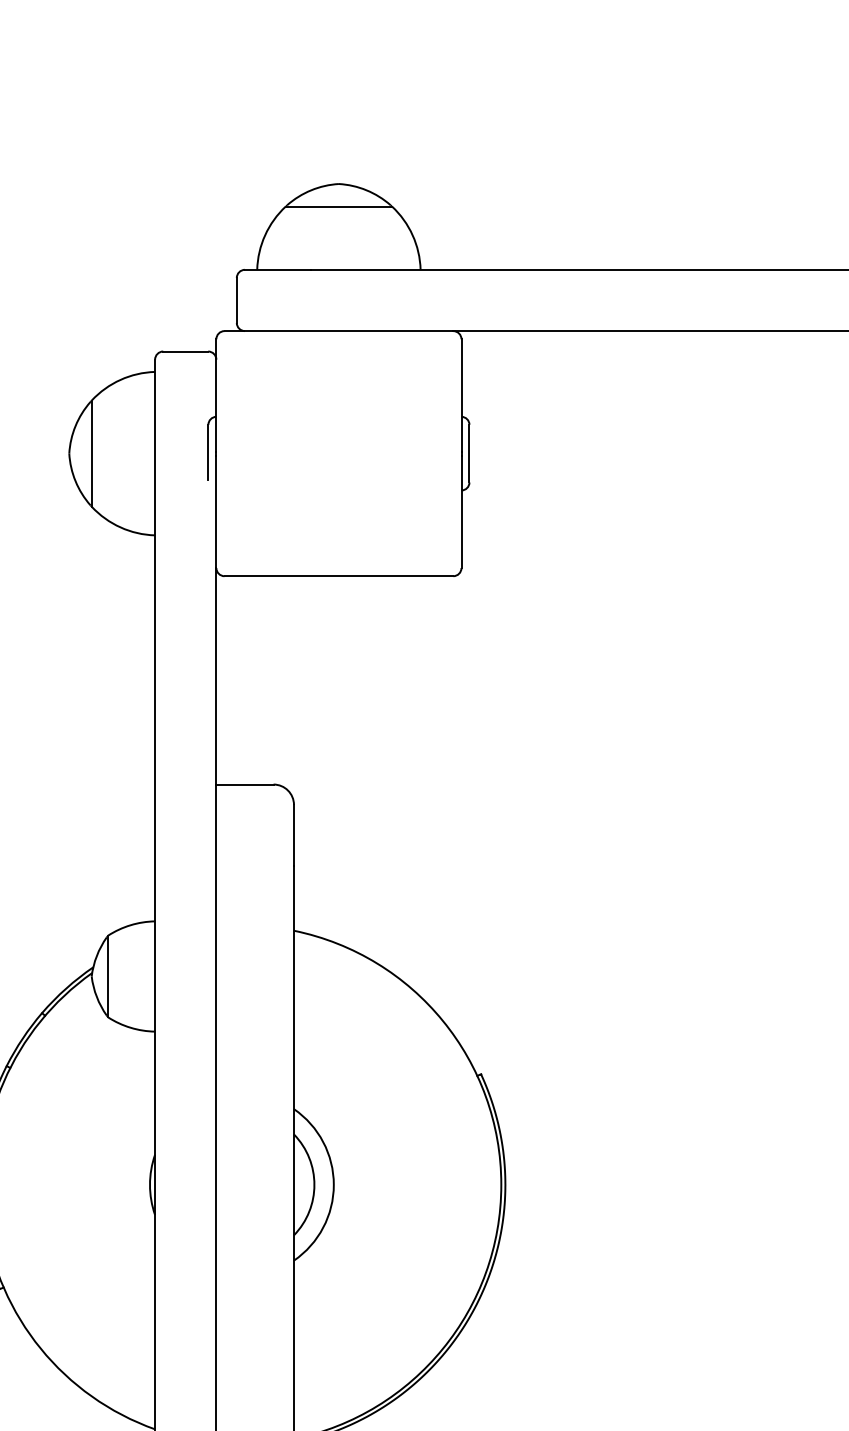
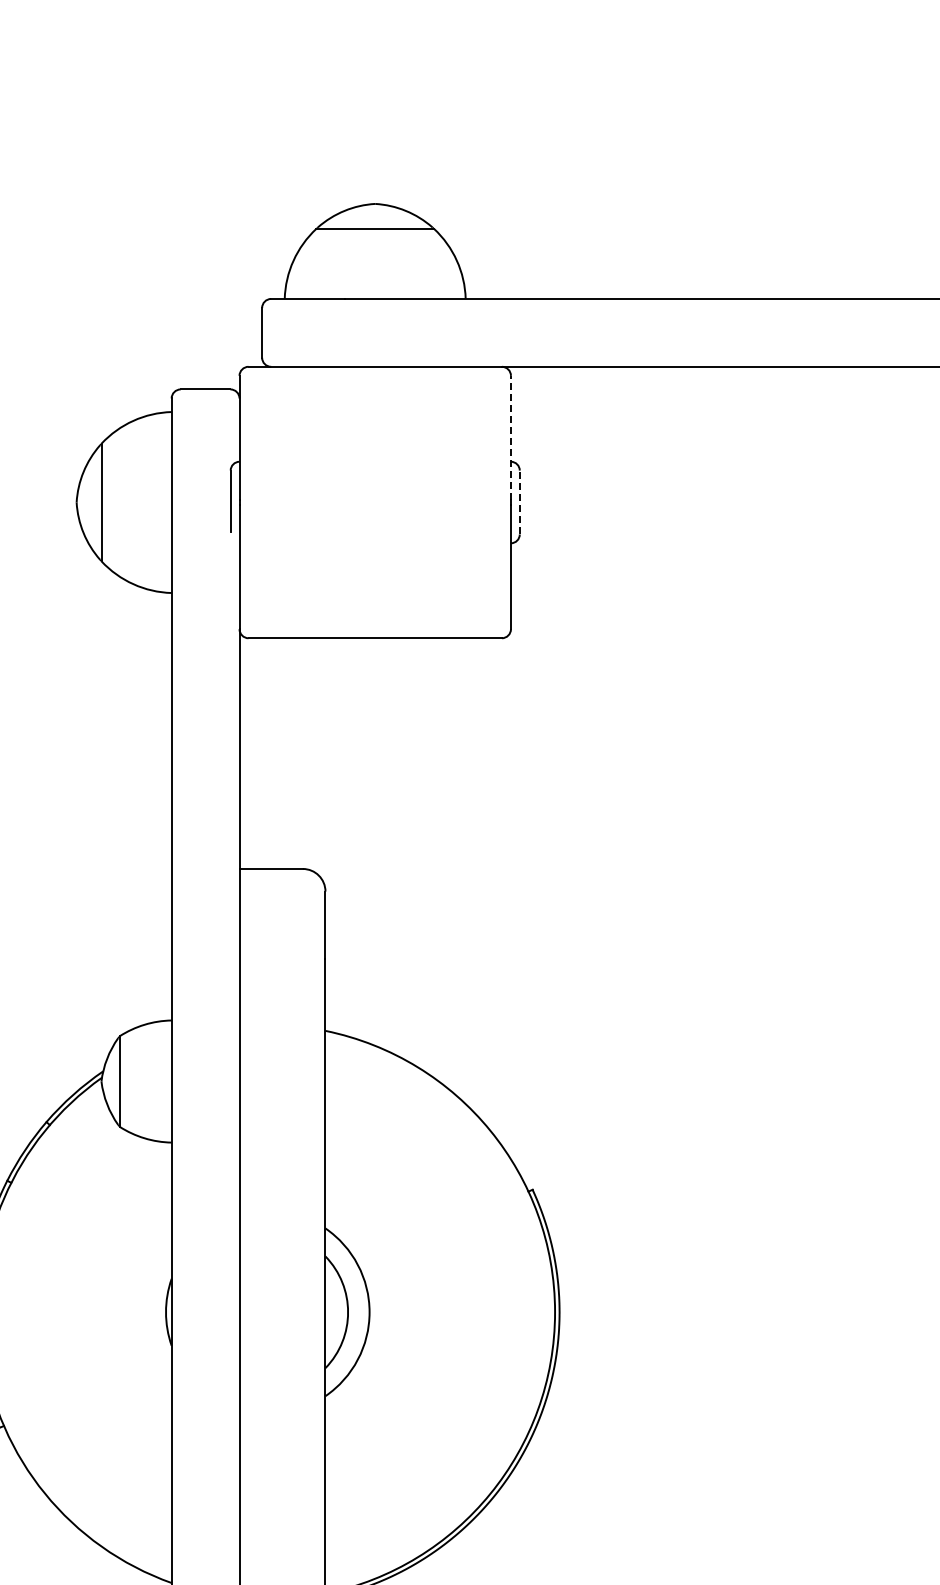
line: (461, 394) -> (510, 437), solid -> dashed
line: (469, 453) -> (519, 502), solid -> dashed

